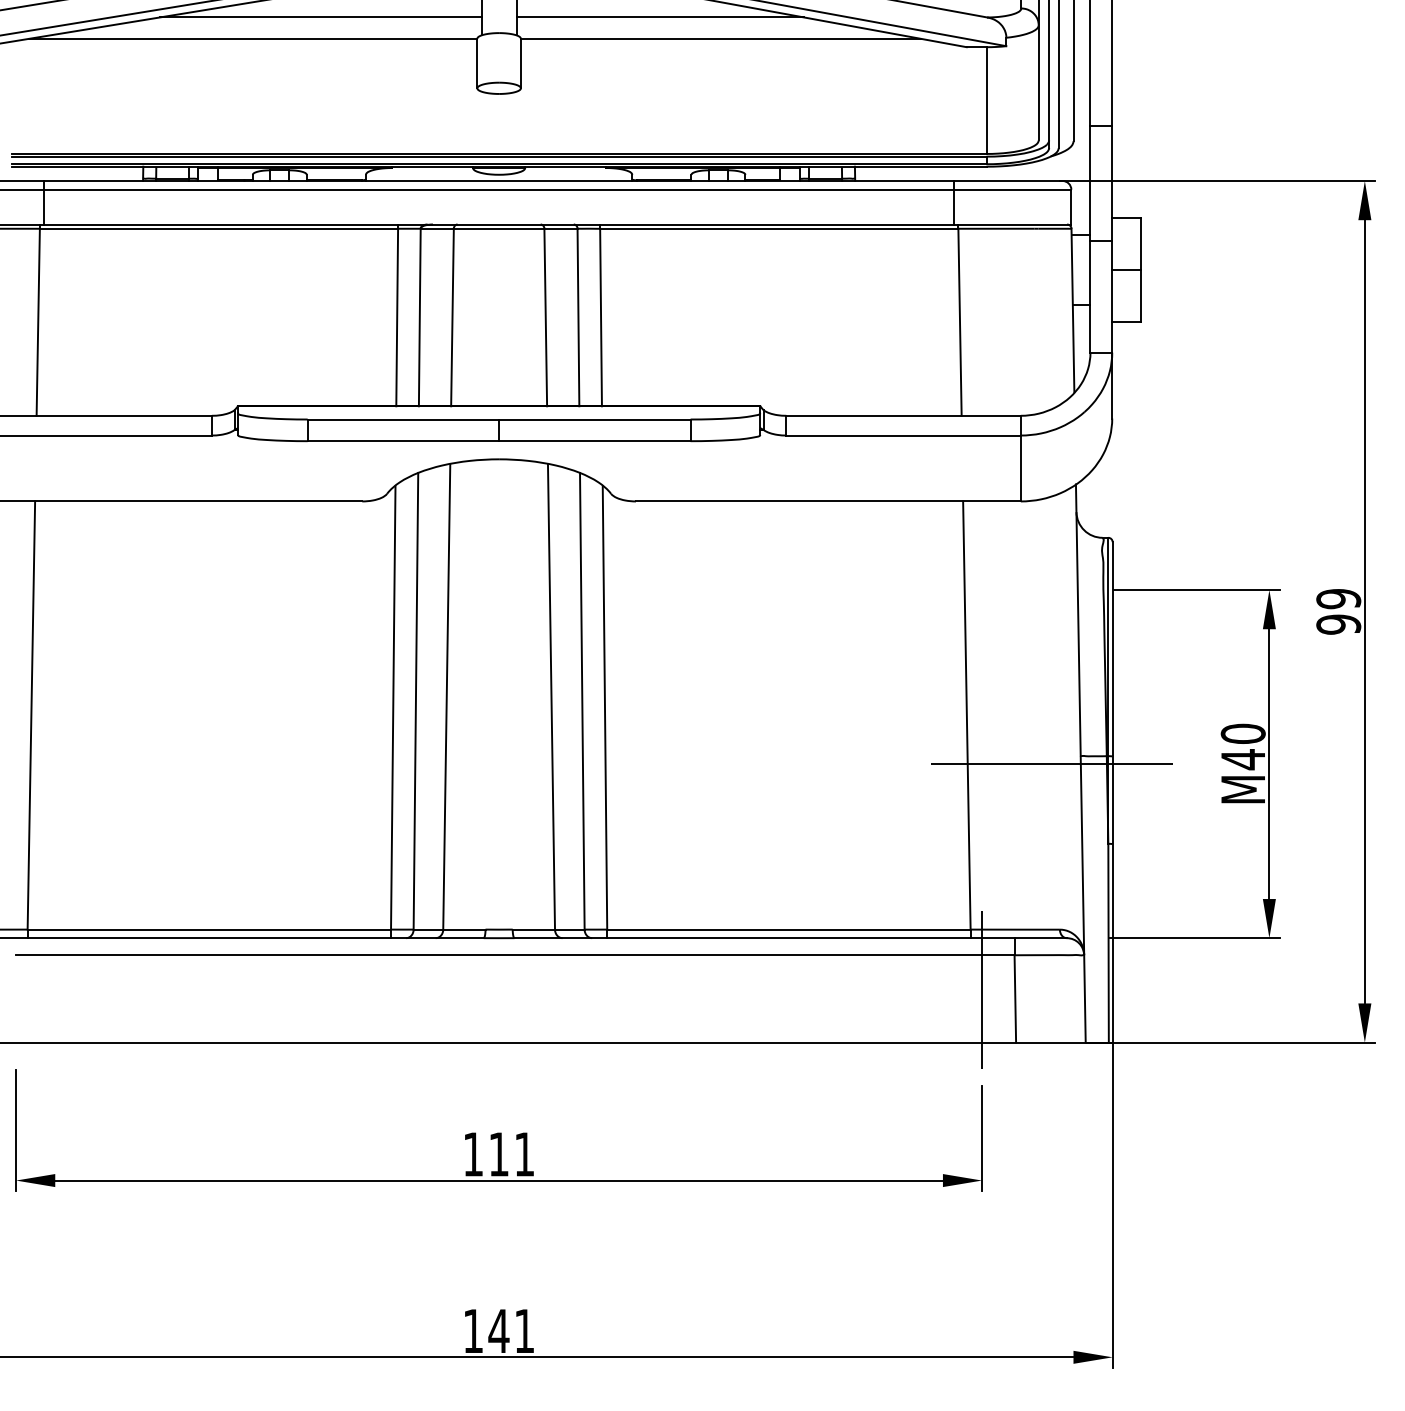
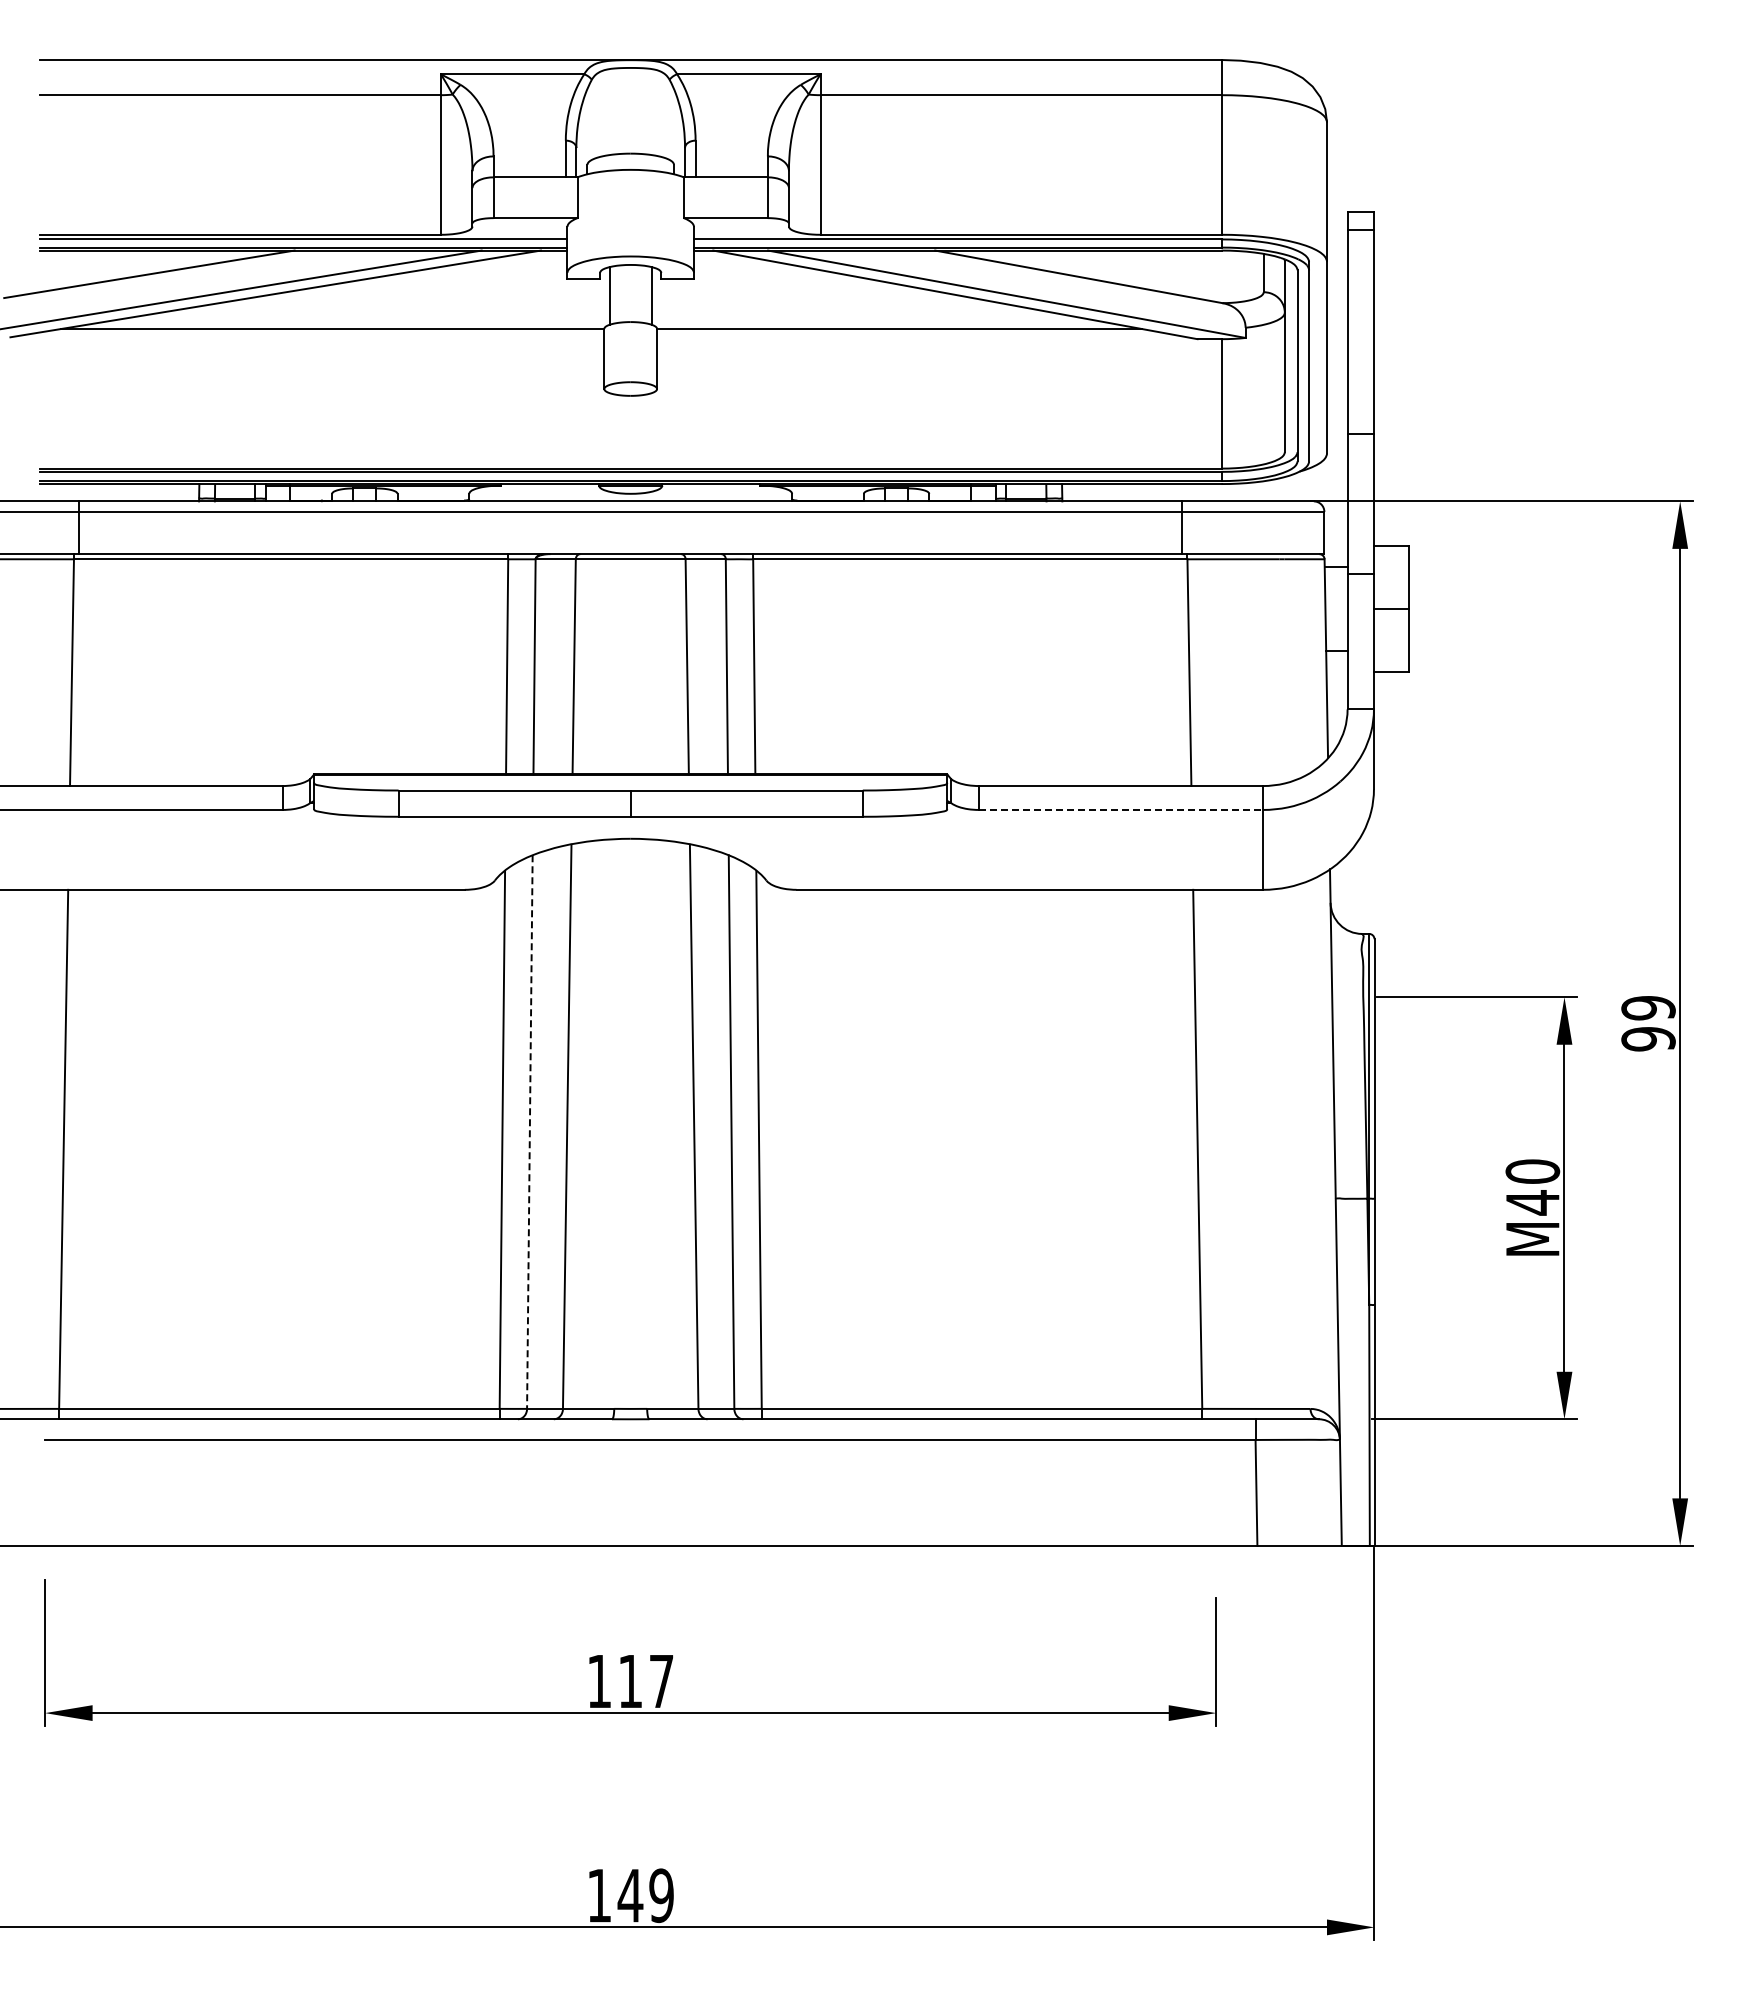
line: (320, 17) -> (414, 303), removed
line: (659, 17) -> (825, 303), removed
line: (903, 435) -> (1121, 809), solid -> dashed
line: (415, 701) -> (529, 1132), solid -> dashed
line: (1051, 764) -> (1300, 1208), removed
line: (982, 989) -> (1216, 1481), removed
text: (524, 1154) -> (661, 1681), 111 -> 117
text: (524, 1331) -> (661, 1895), 141 -> 149

